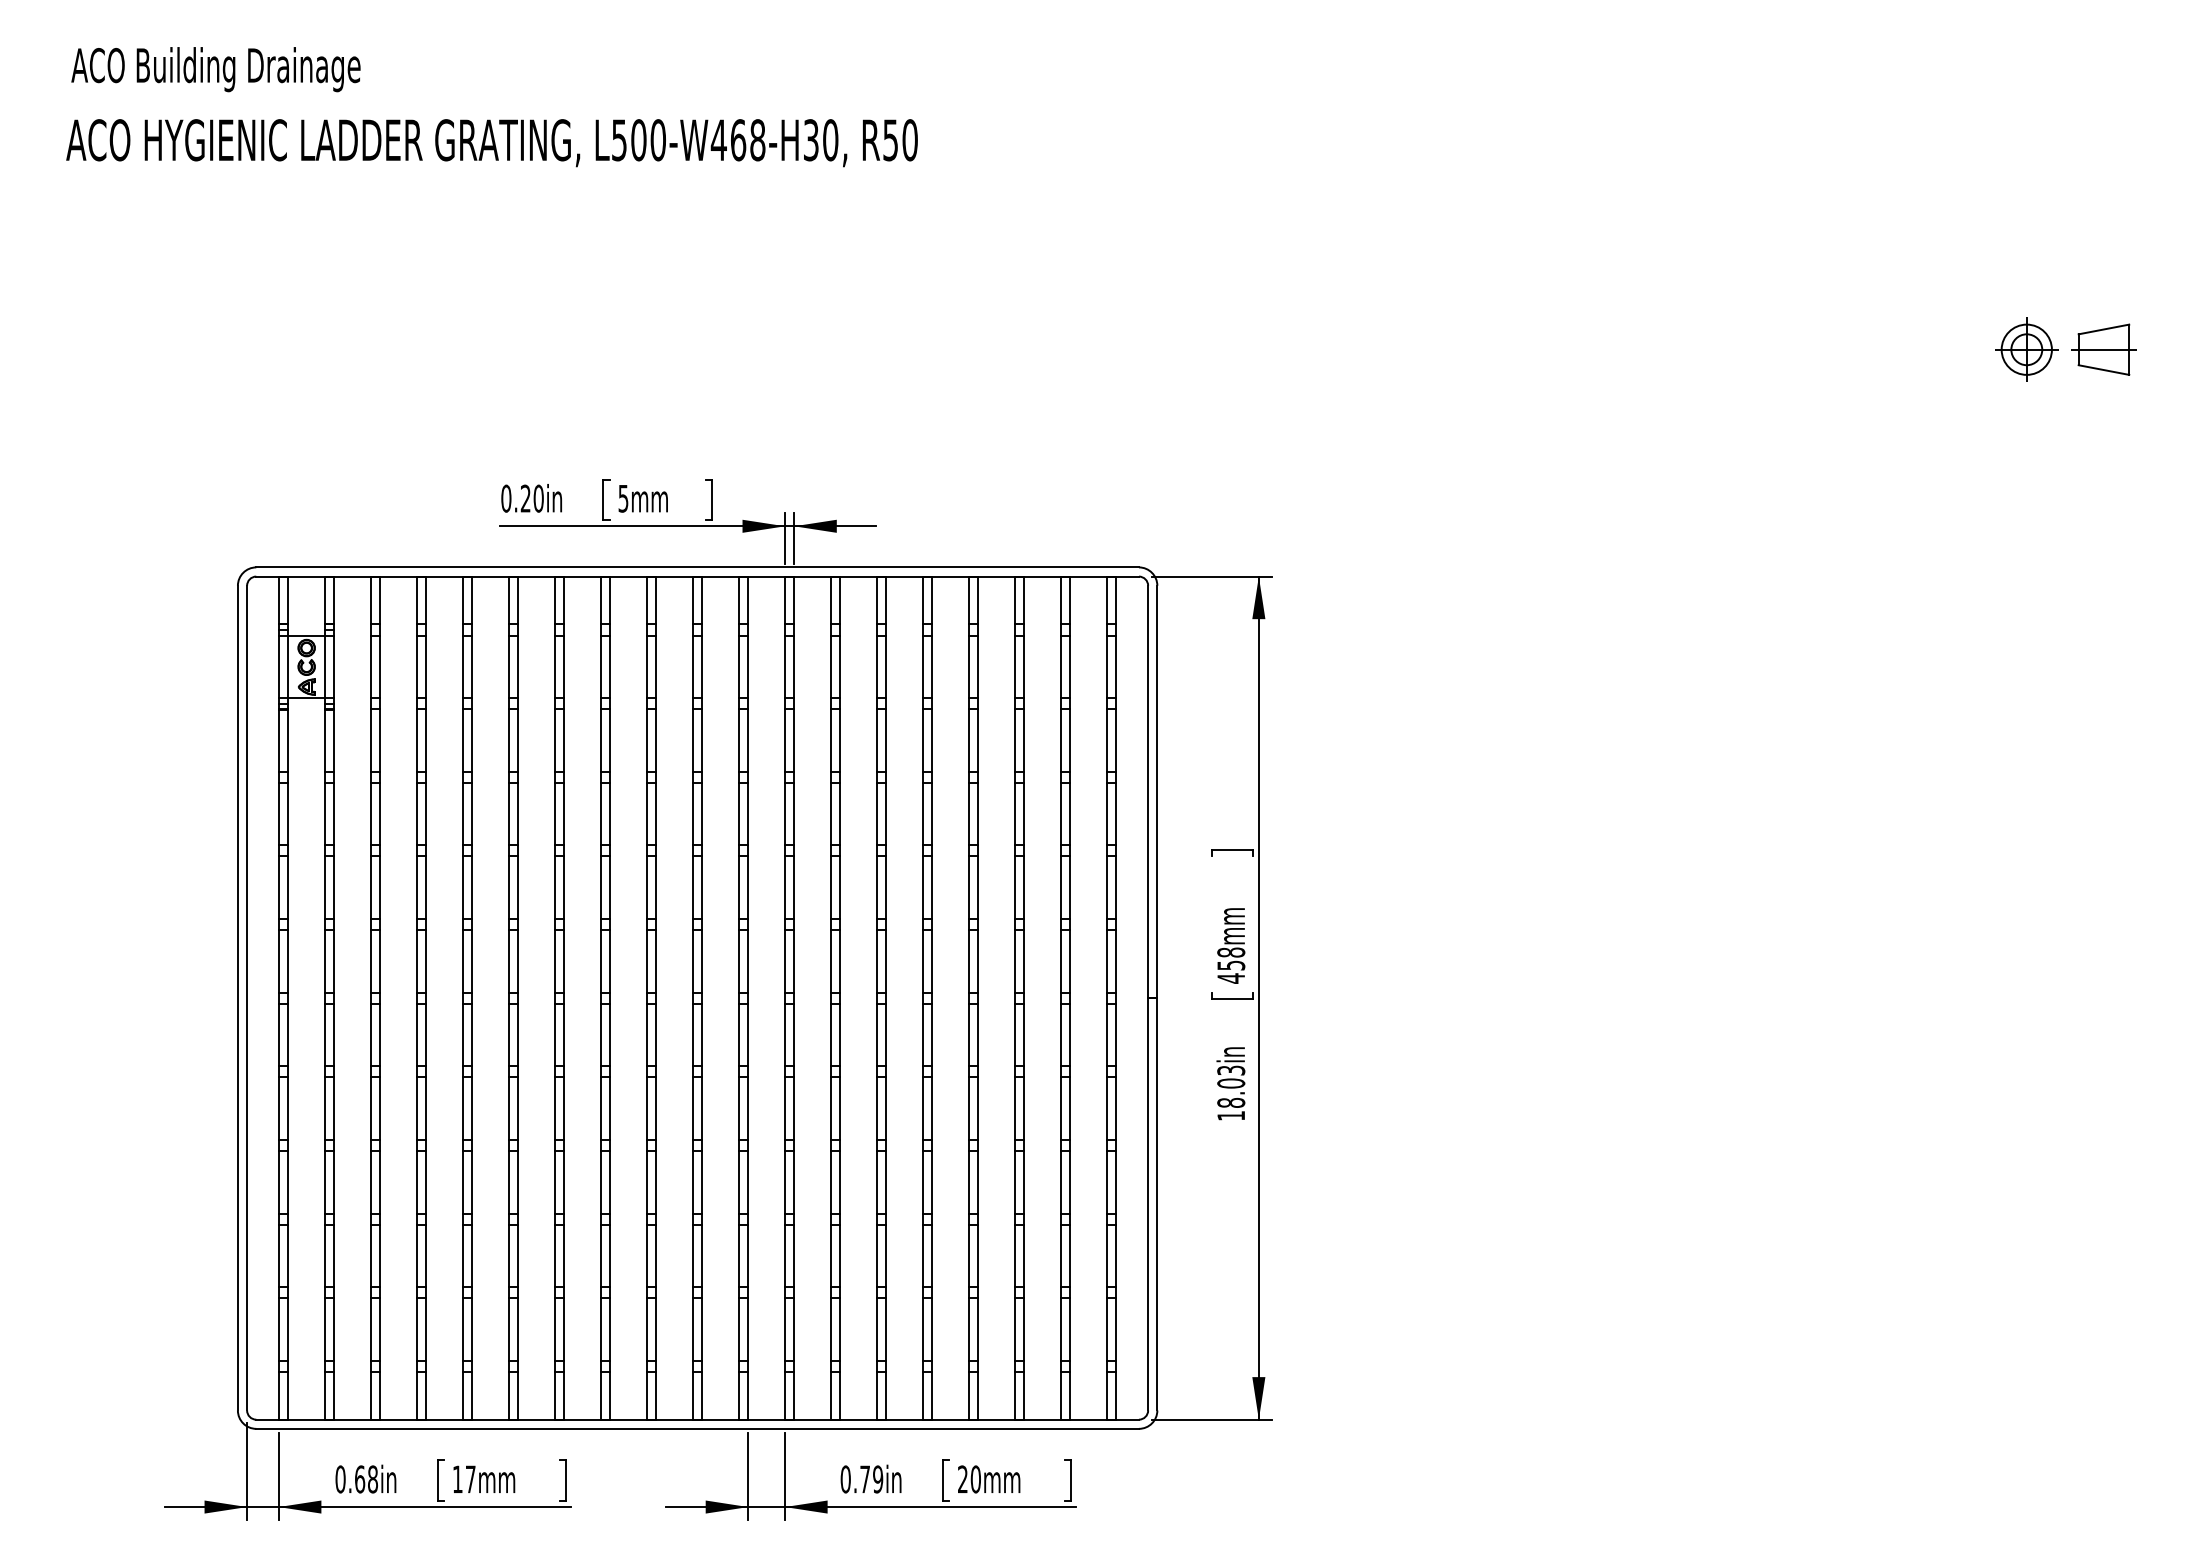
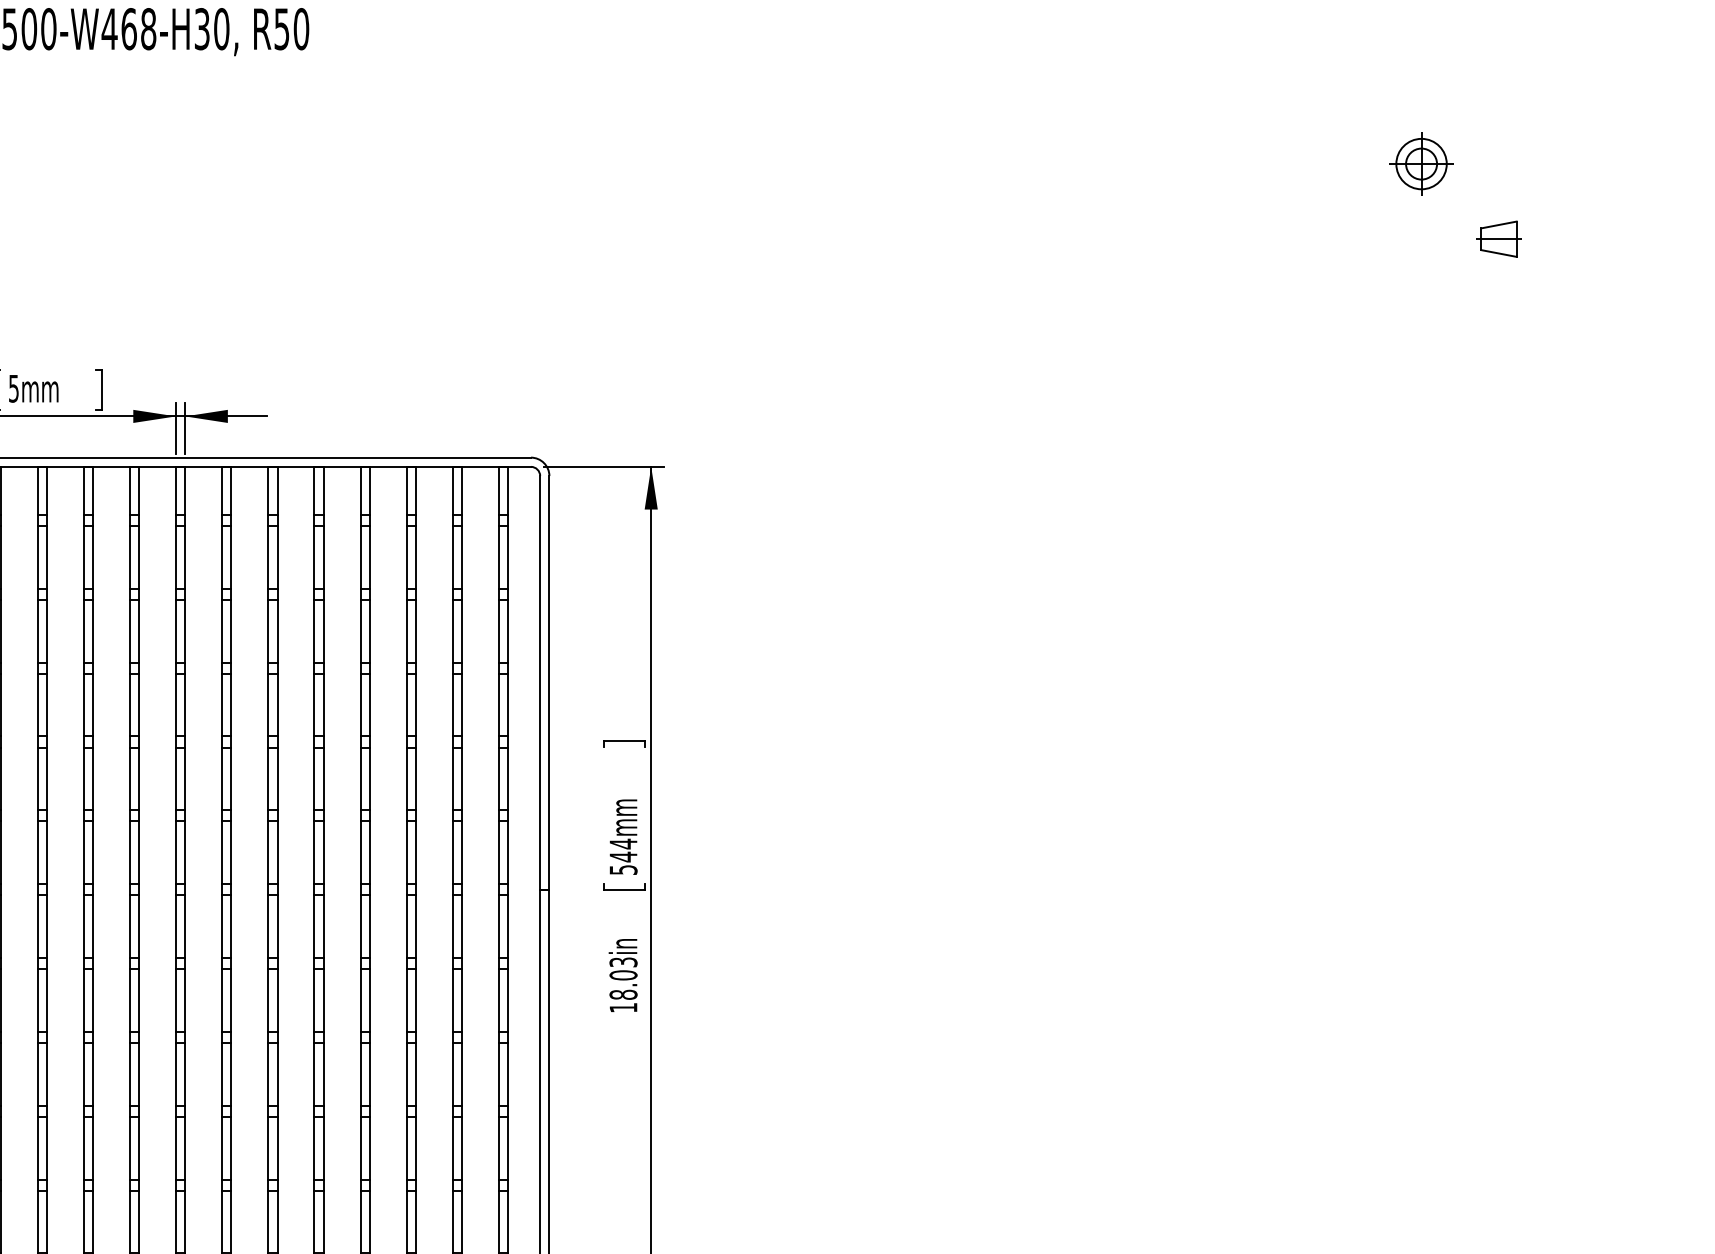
part: (2026, 349) -> (1421, 163), moved
part: (2103, 349) -> (1498, 239), size x0.7
text: (1231, 965) -> (623, 856), 458mm -> 544mm

